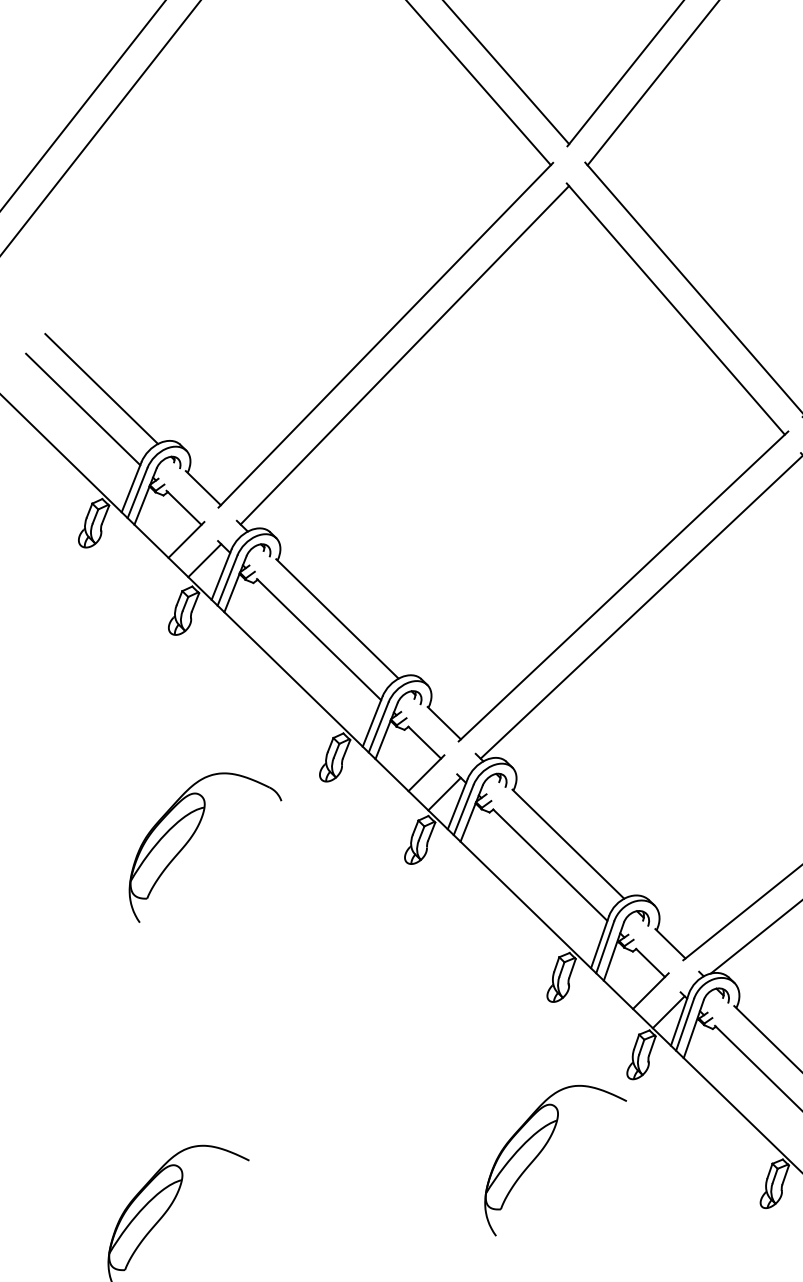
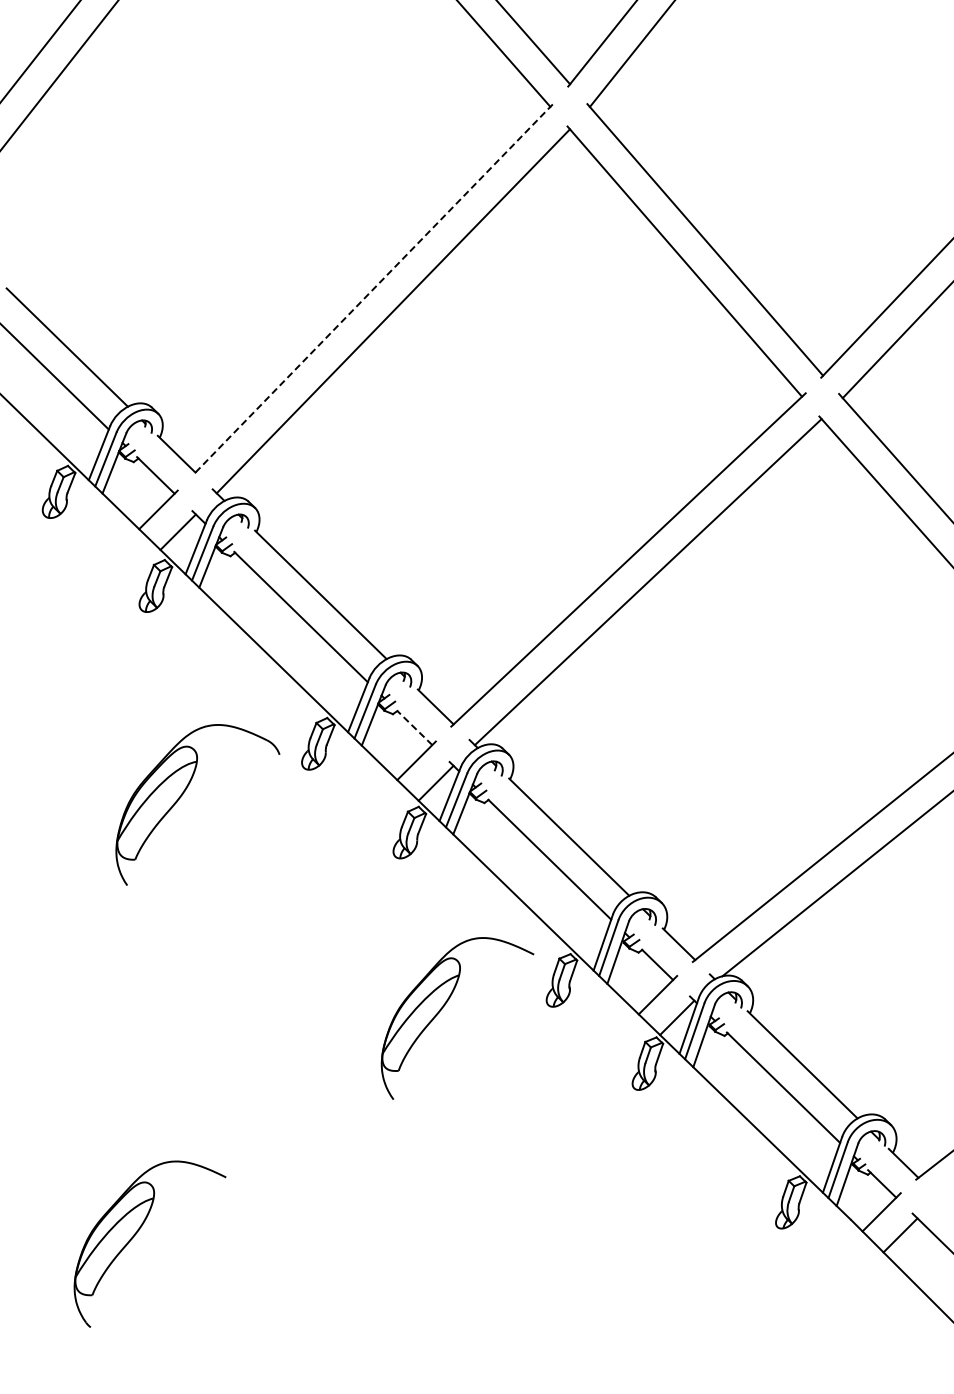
line: (385, 335) -> (372, 290), solid -> dashed
line: (424, 742) -> (414, 727), solid -> dashed
part: (192, 838) -> (183, 794), moved
part: (541, 1152) -> (442, 1009), moved

